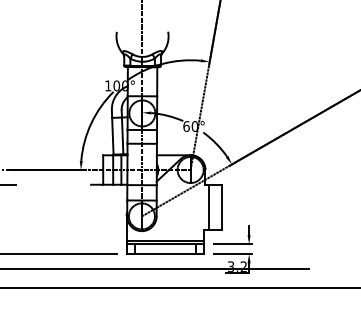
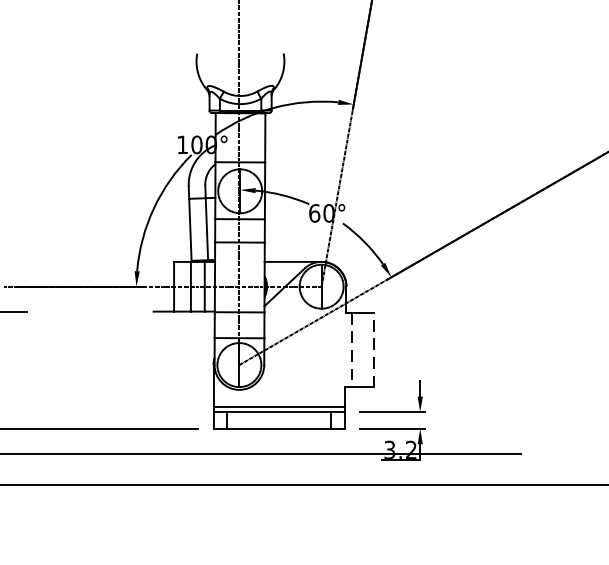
line: (221, 207) -> (373, 349), solid -> dashed
line: (208, 208) -> (351, 351), solid -> dashed

